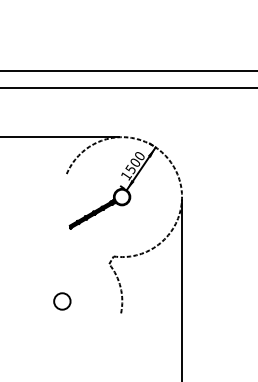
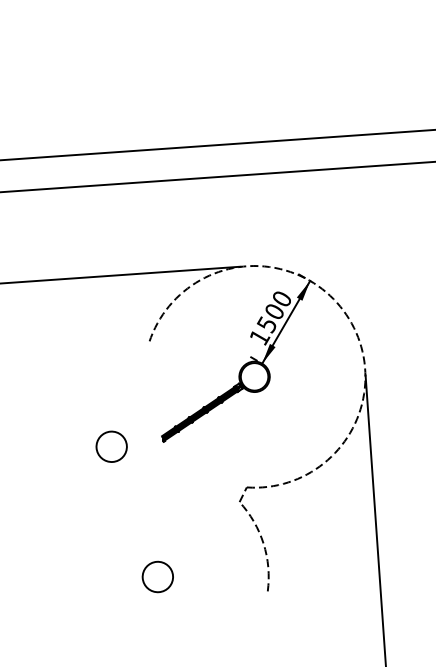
circle: (42, 229) -> (111, 446), added

